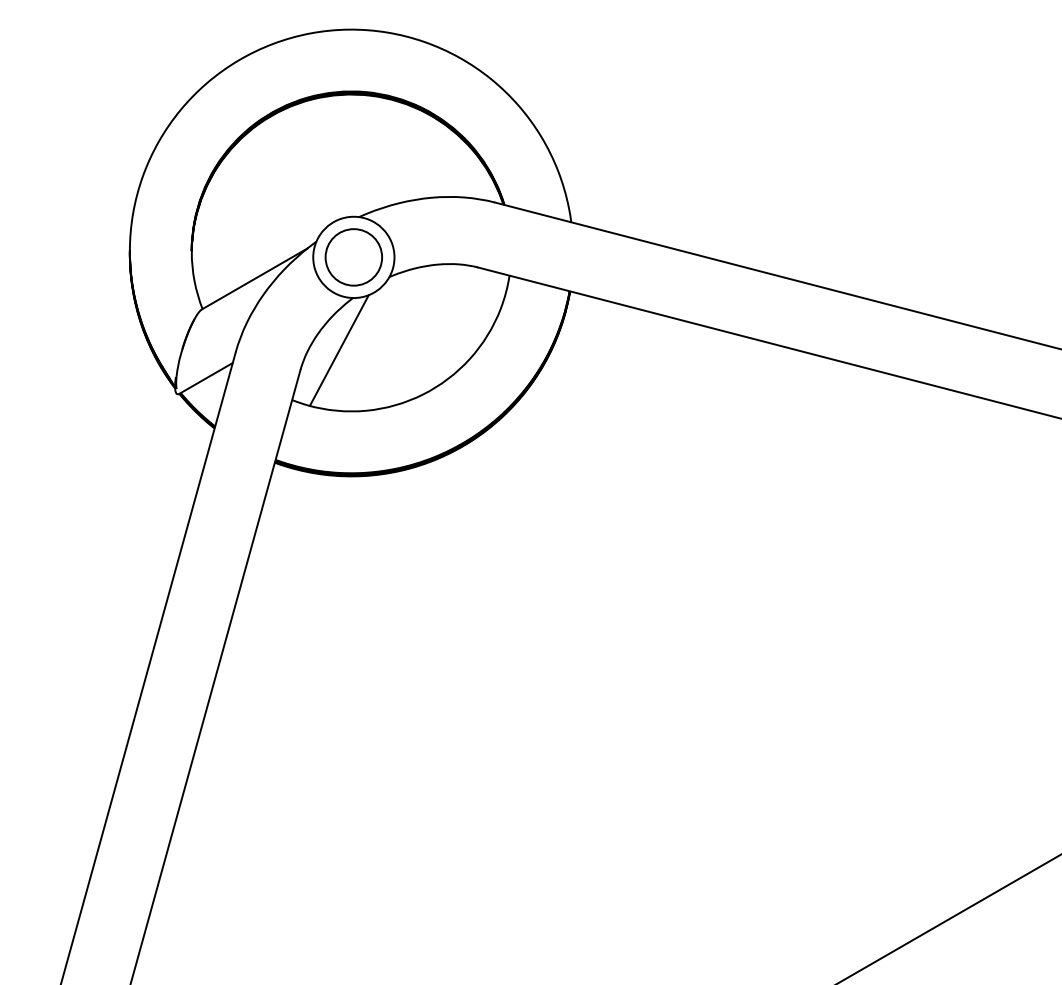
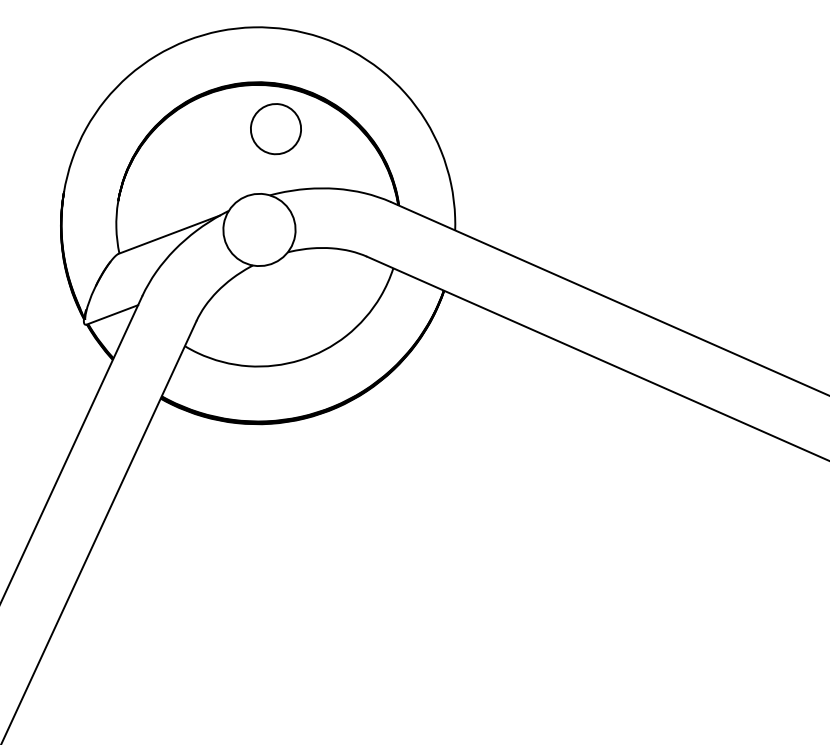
circle: (353, 257) -> (275, 129), moved
line: (338, 350) -> (232, 309), removed

